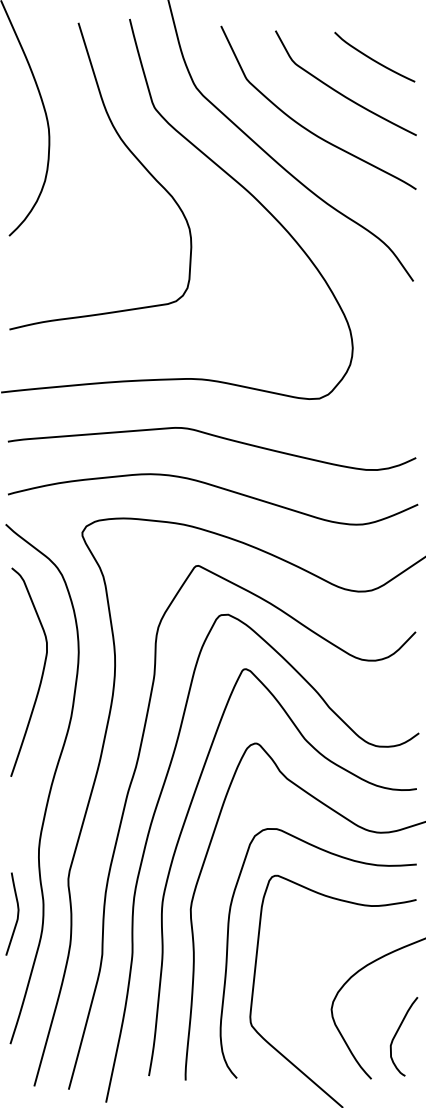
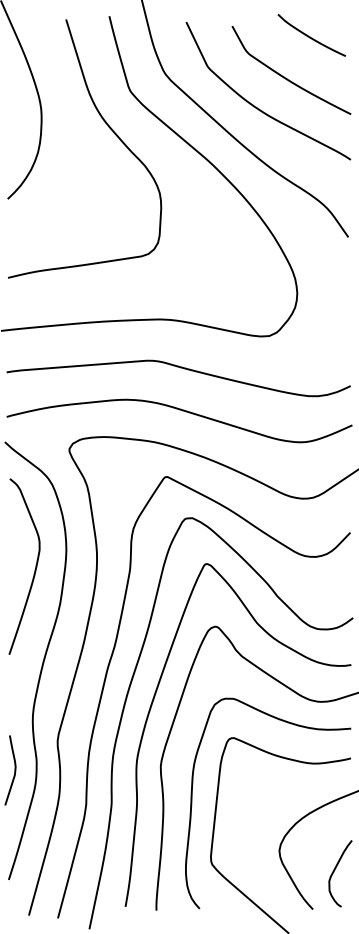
curve: (373, 58) -> (310, 36), moved

